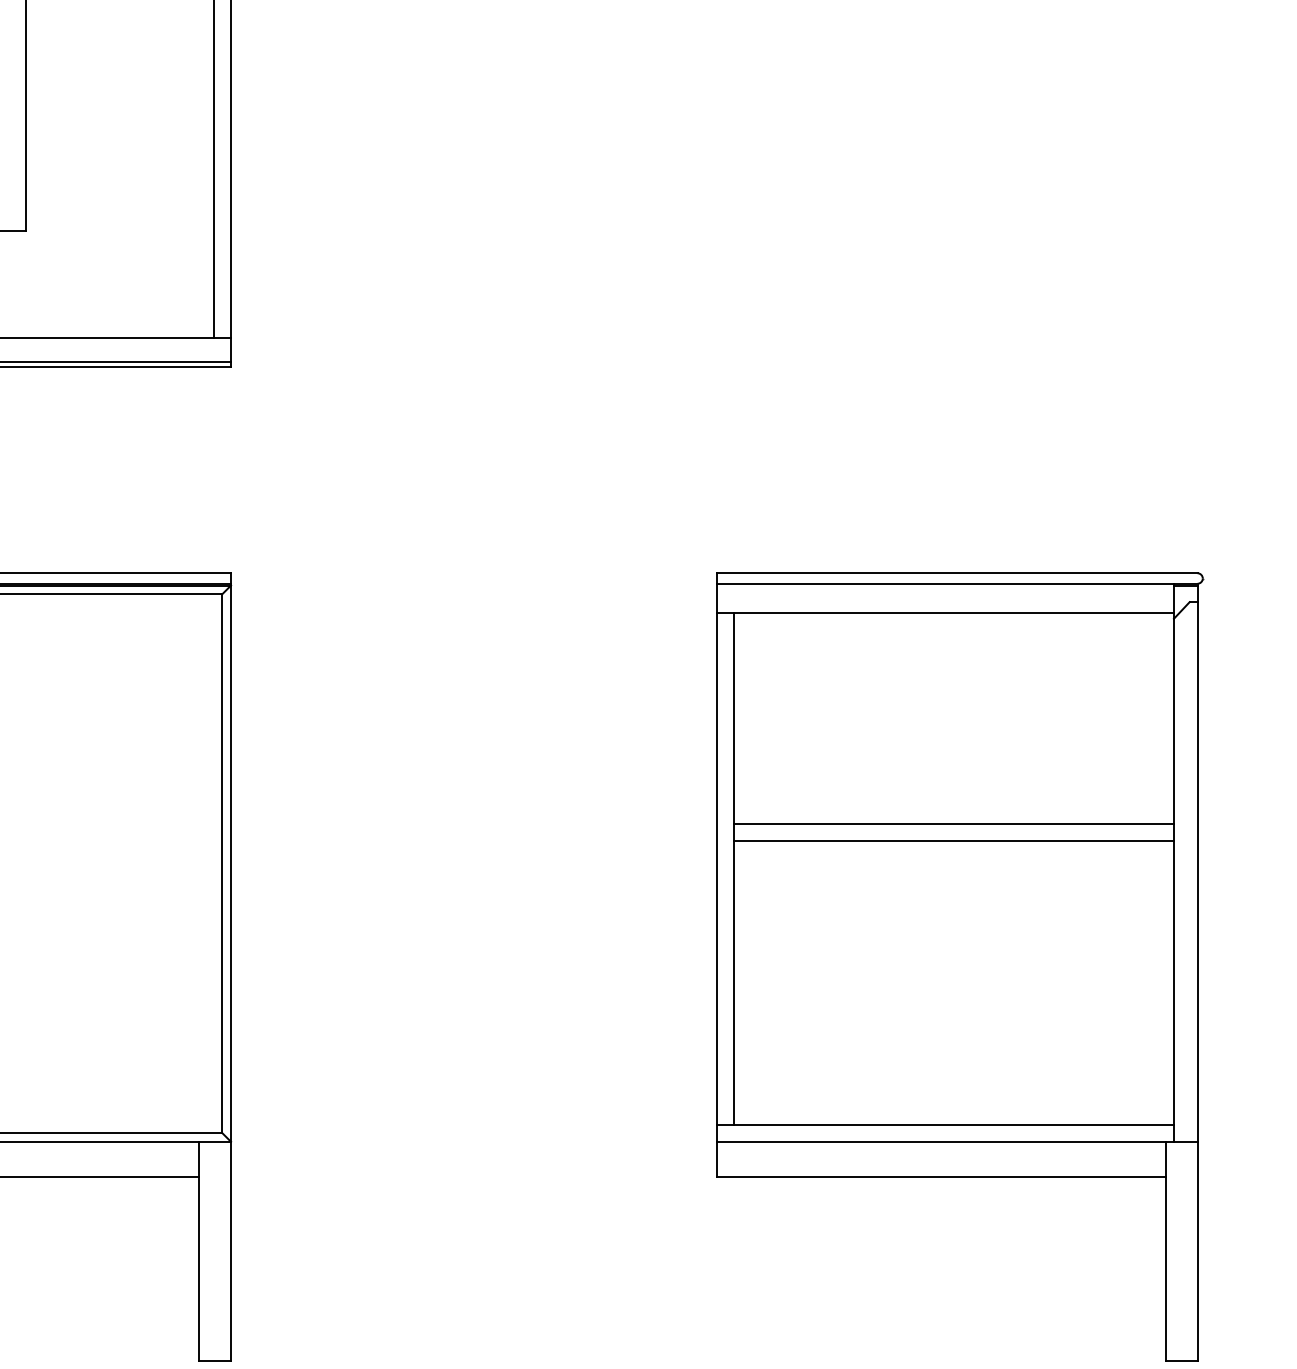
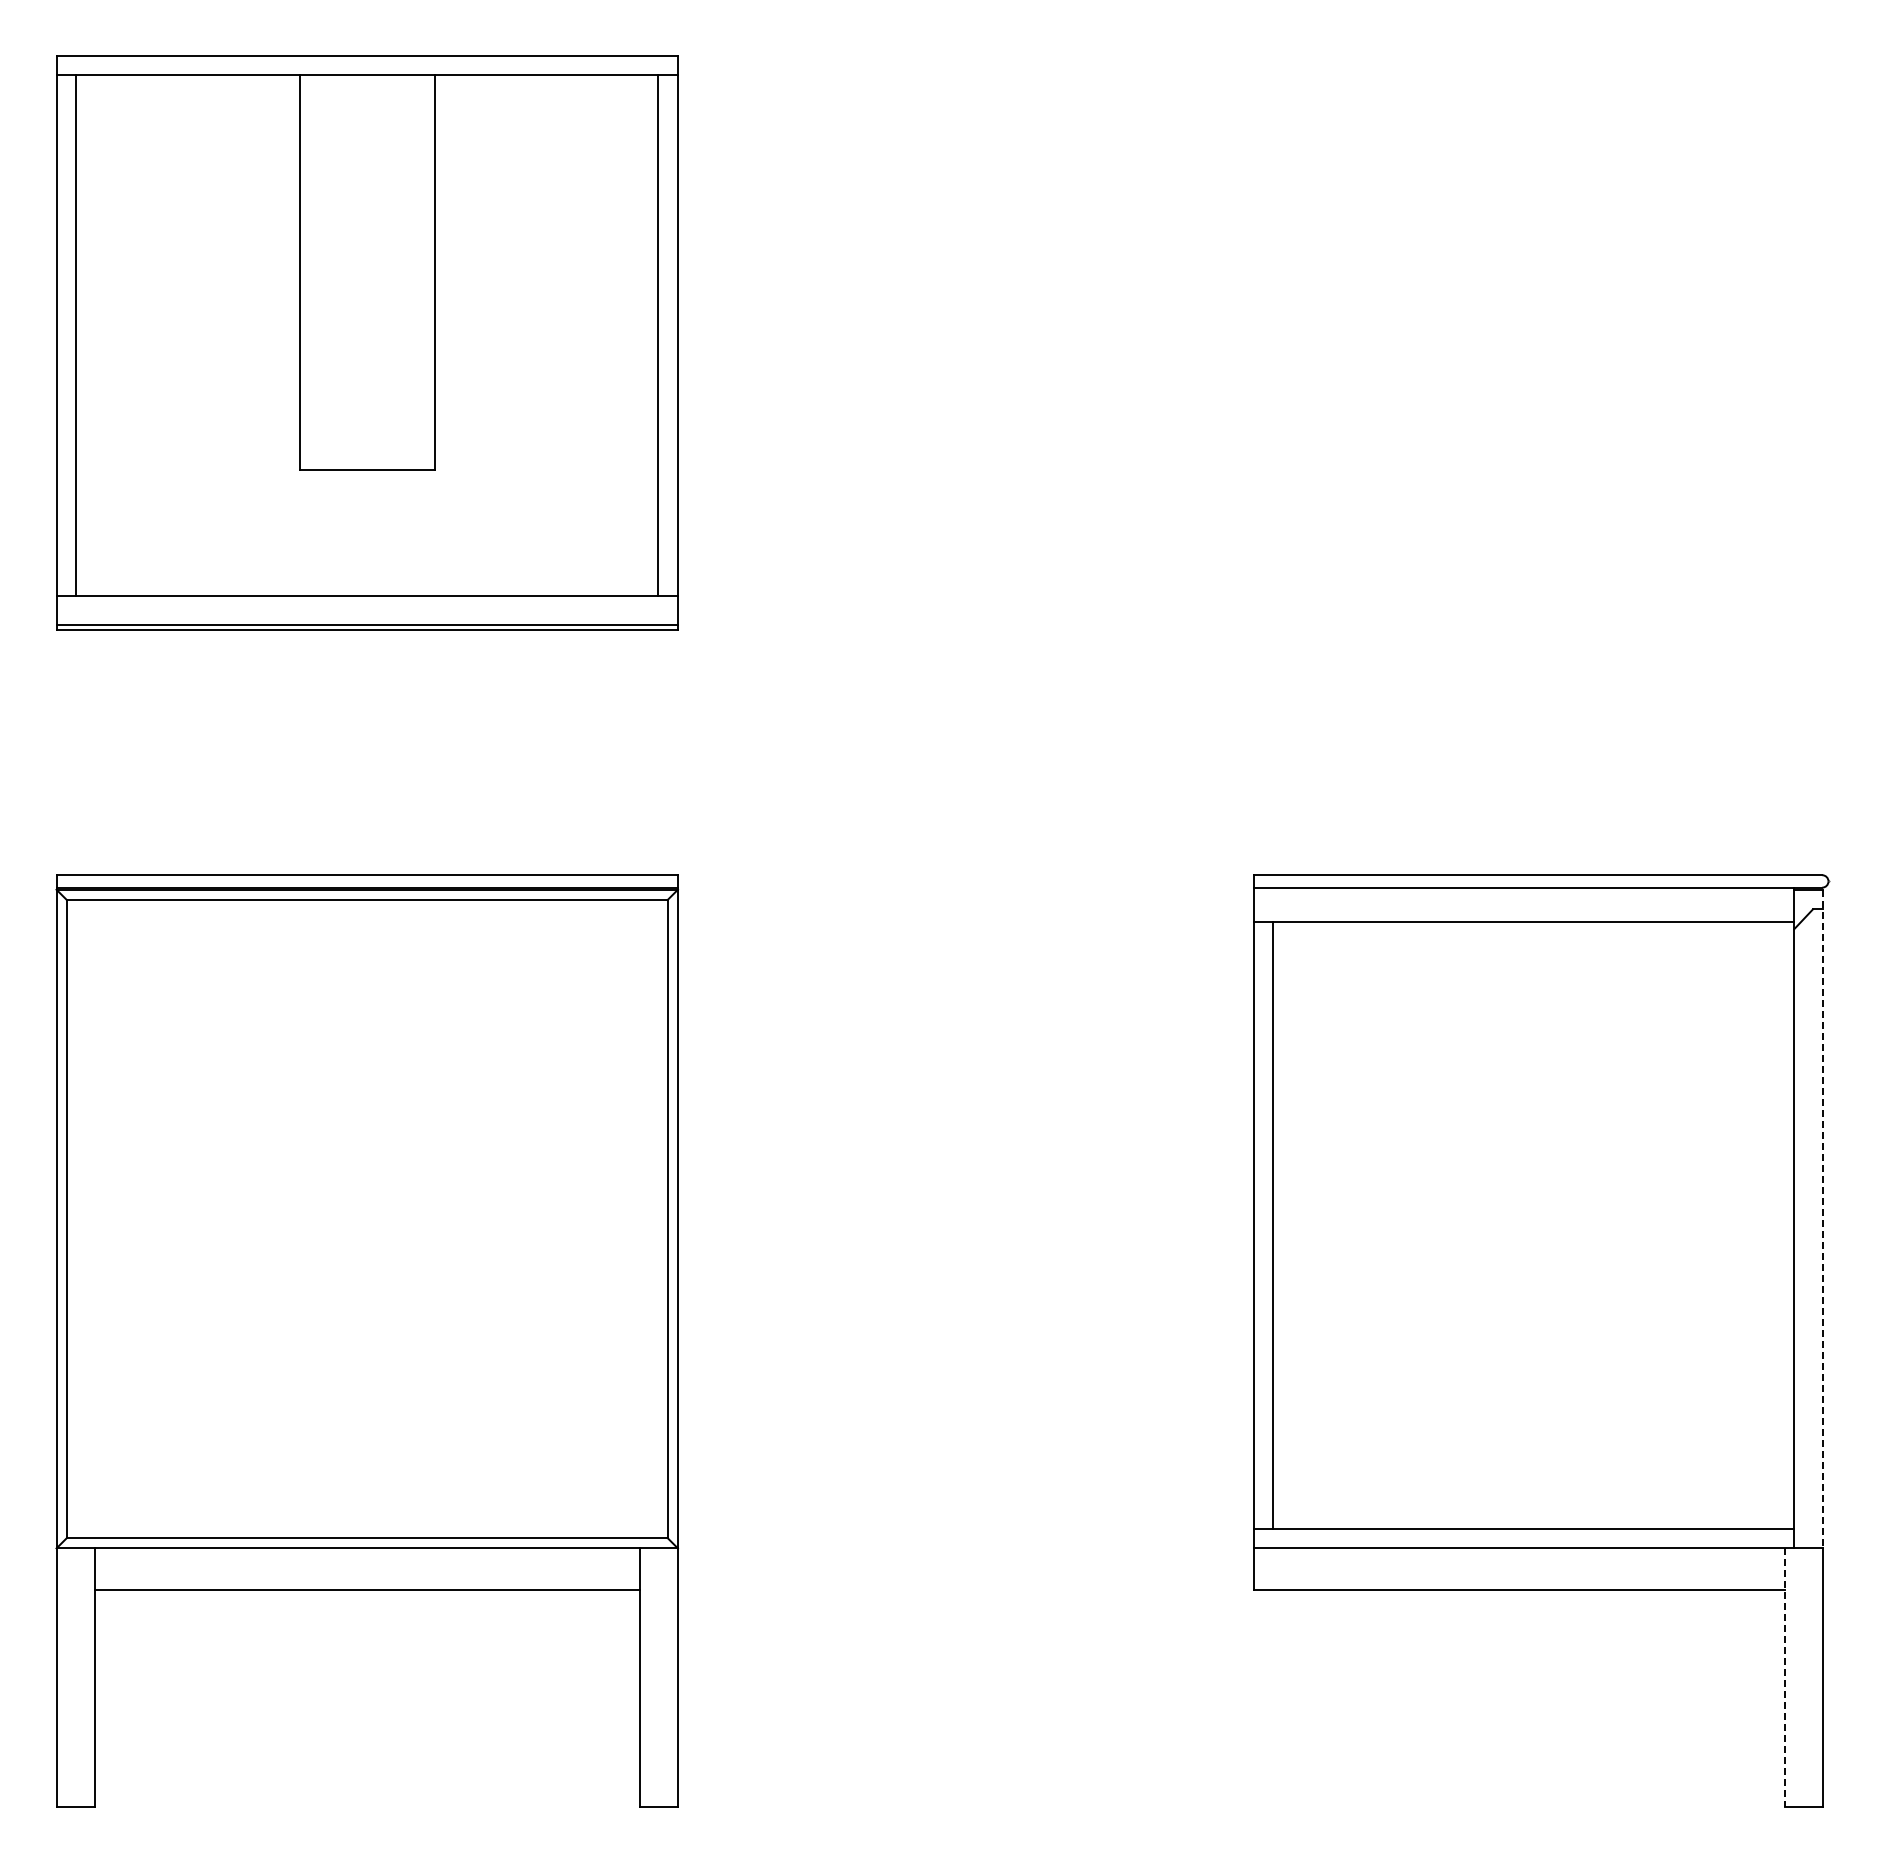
line: (953, 824) -> (1533, 1172), removed
line: (953, 841) -> (1533, 1192), removed
line: (1198, 864) -> (1823, 1219), solid -> dashed
line: (1165, 1251) -> (1784, 1678), solid -> dashed

